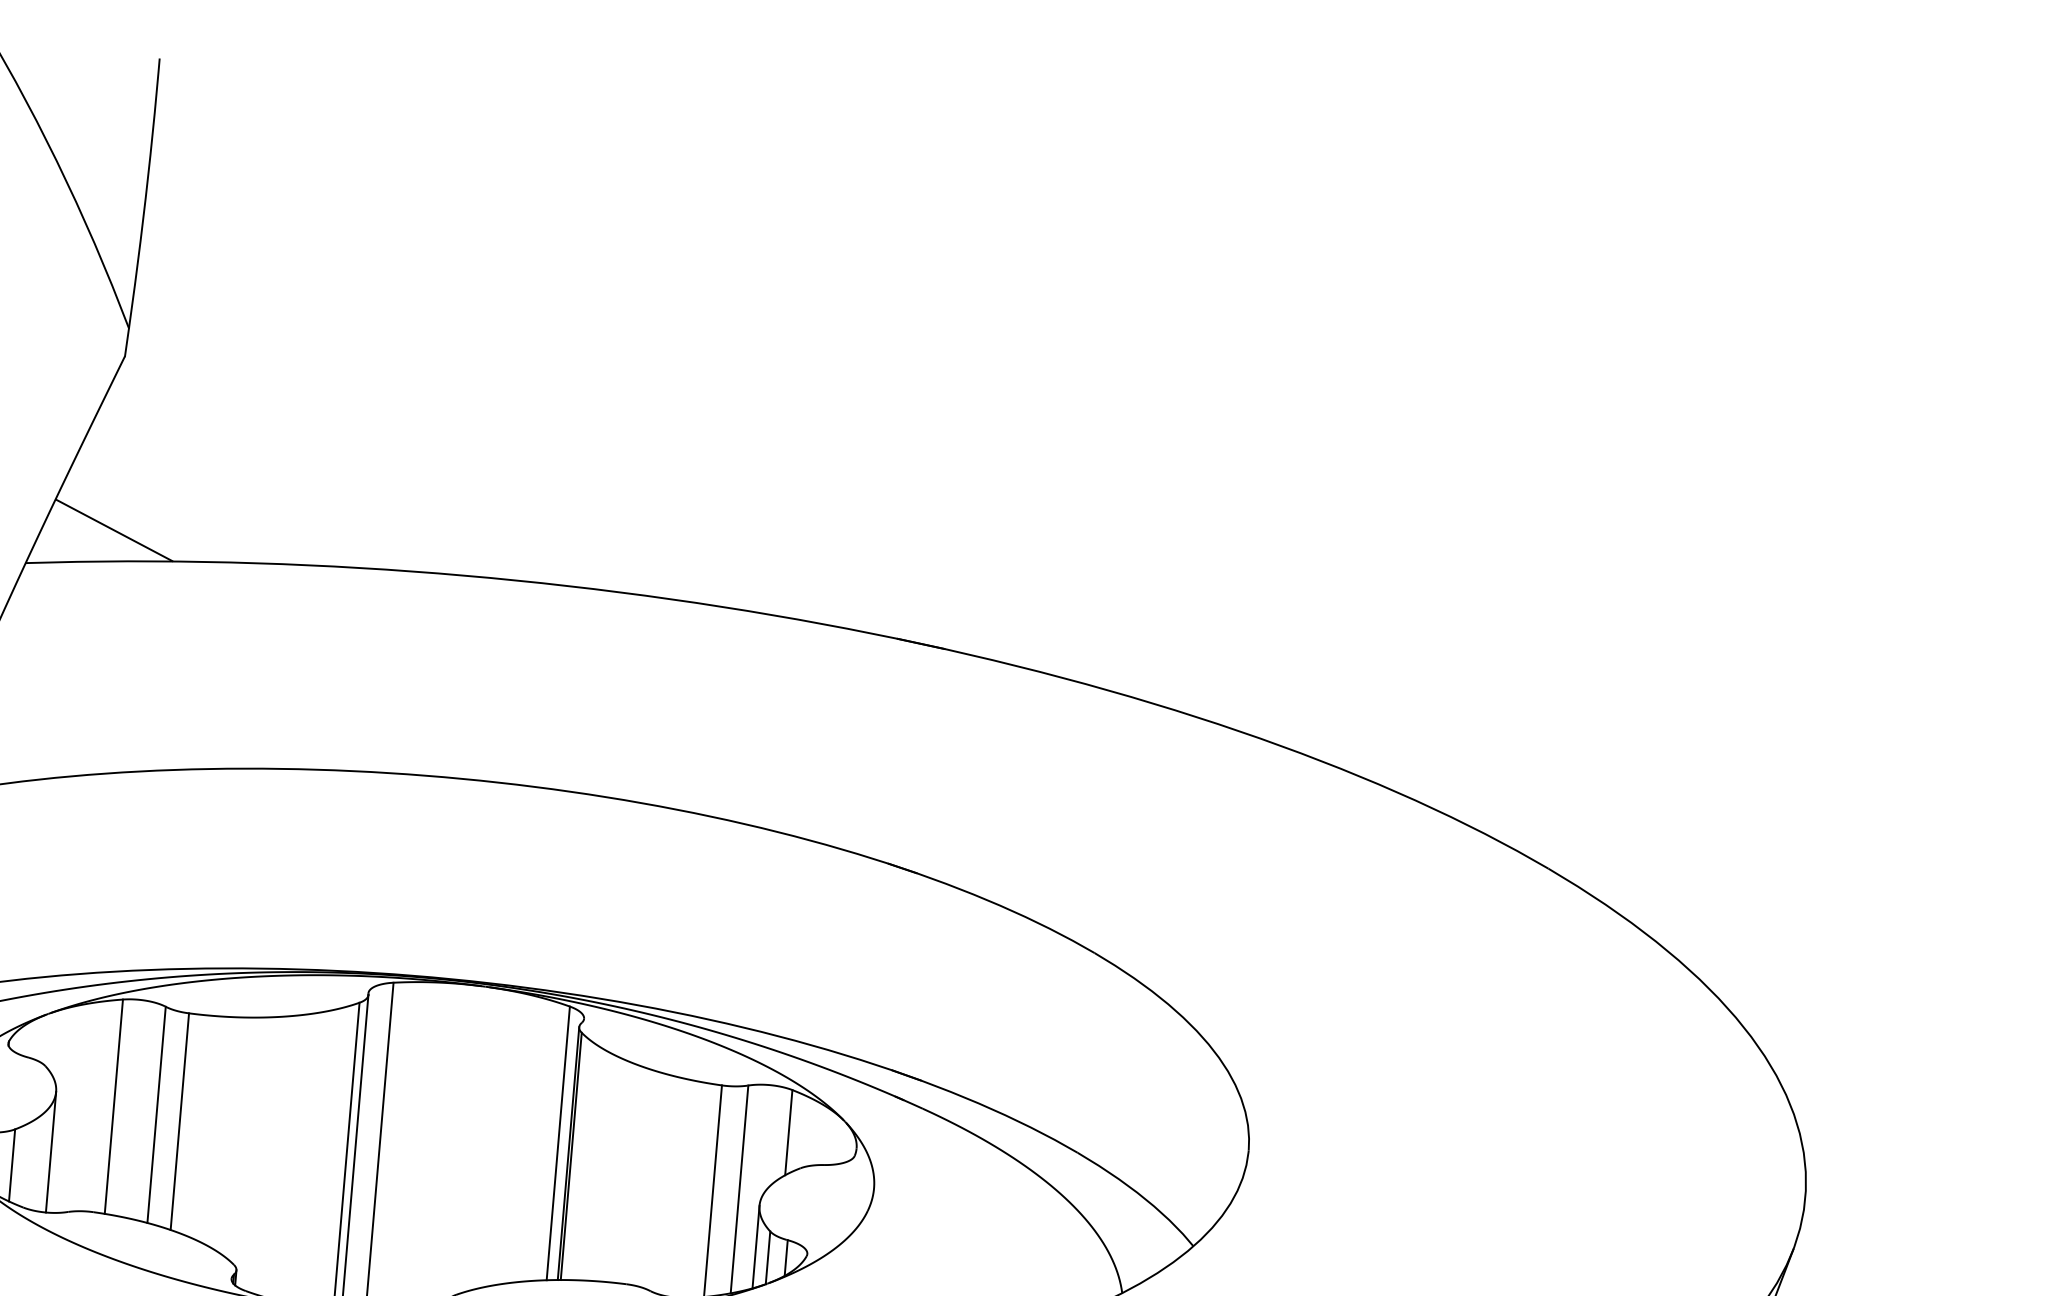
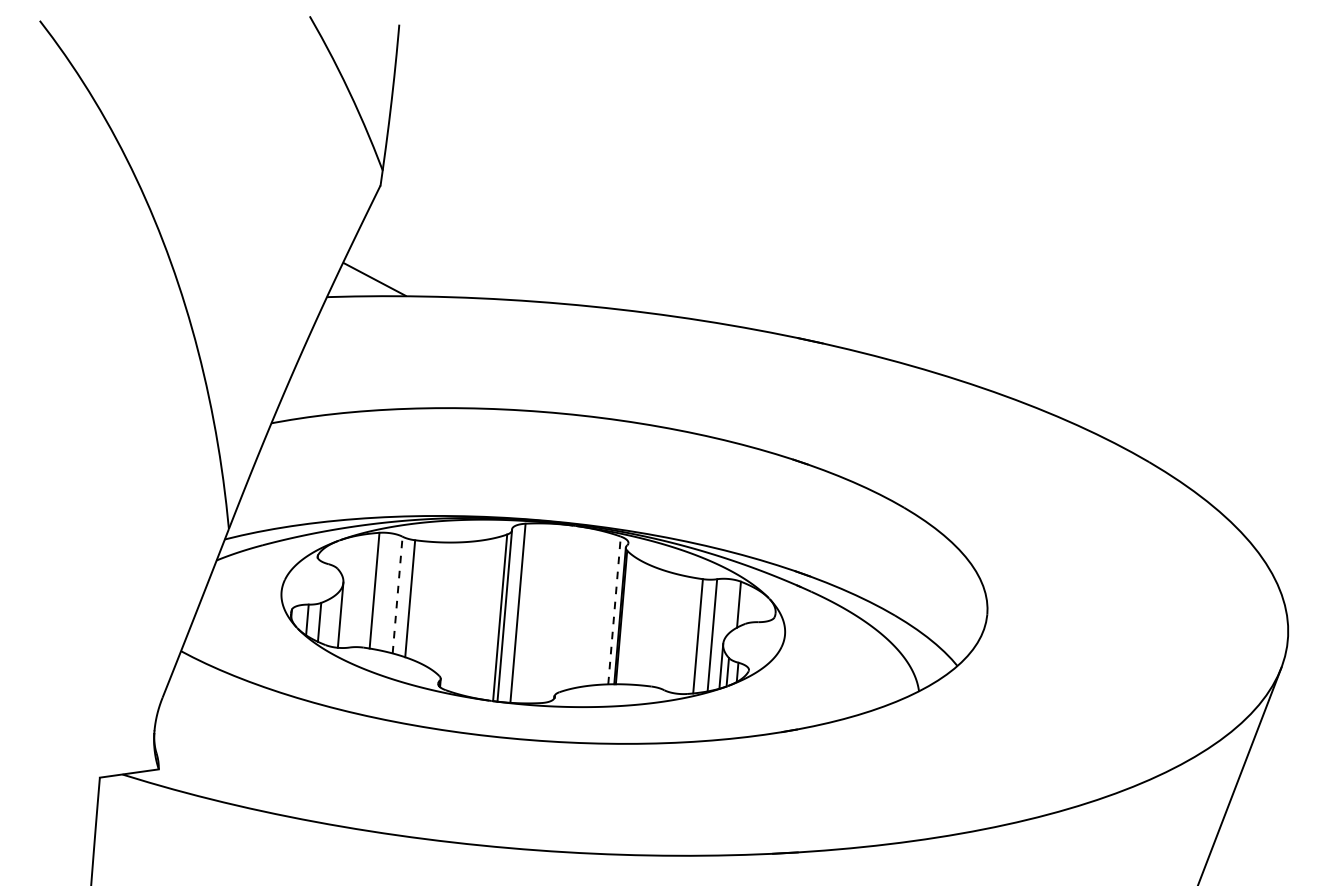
line: (156, 1115) -> (397, 595), solid -> dashed
line: (558, 1141) -> (614, 609), solid -> dashed

